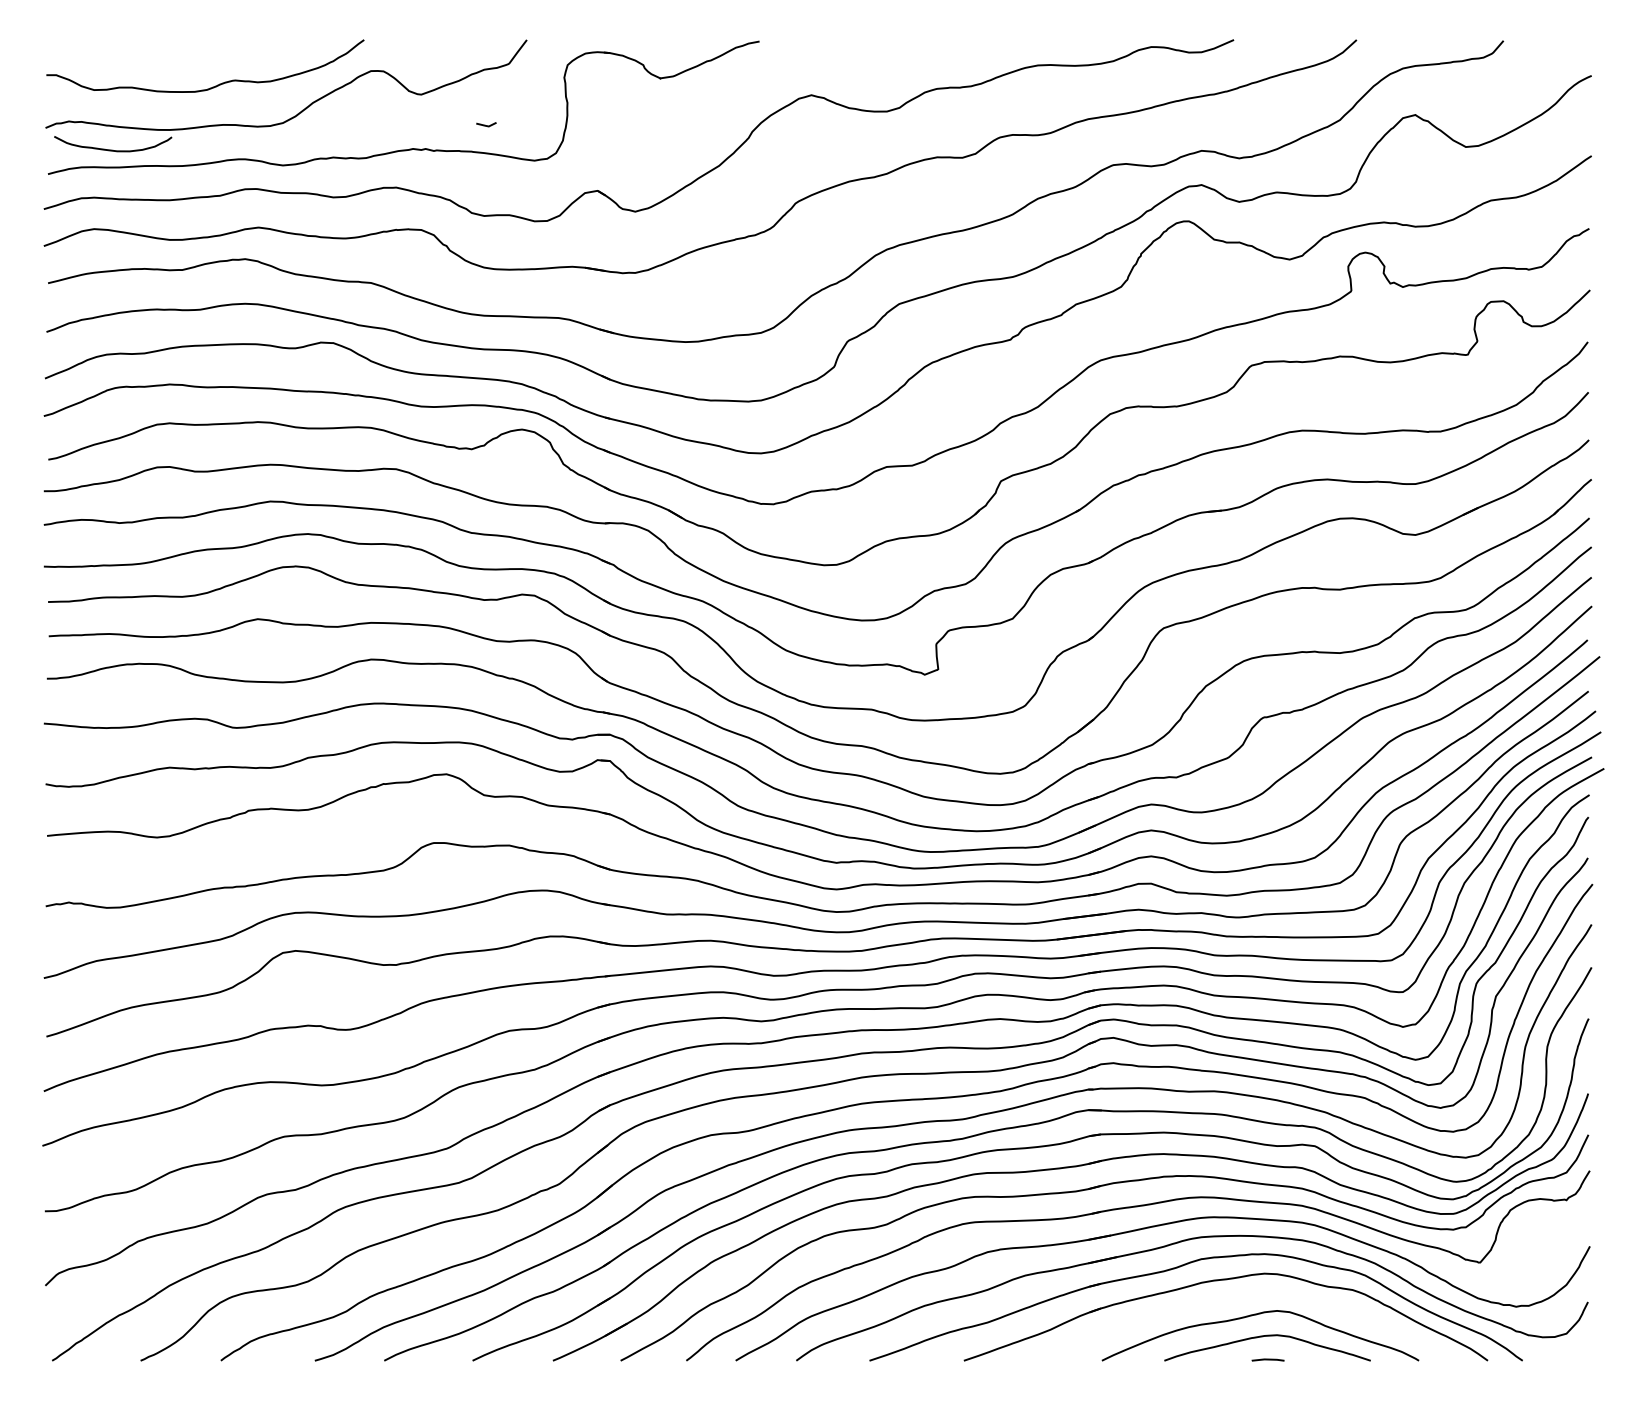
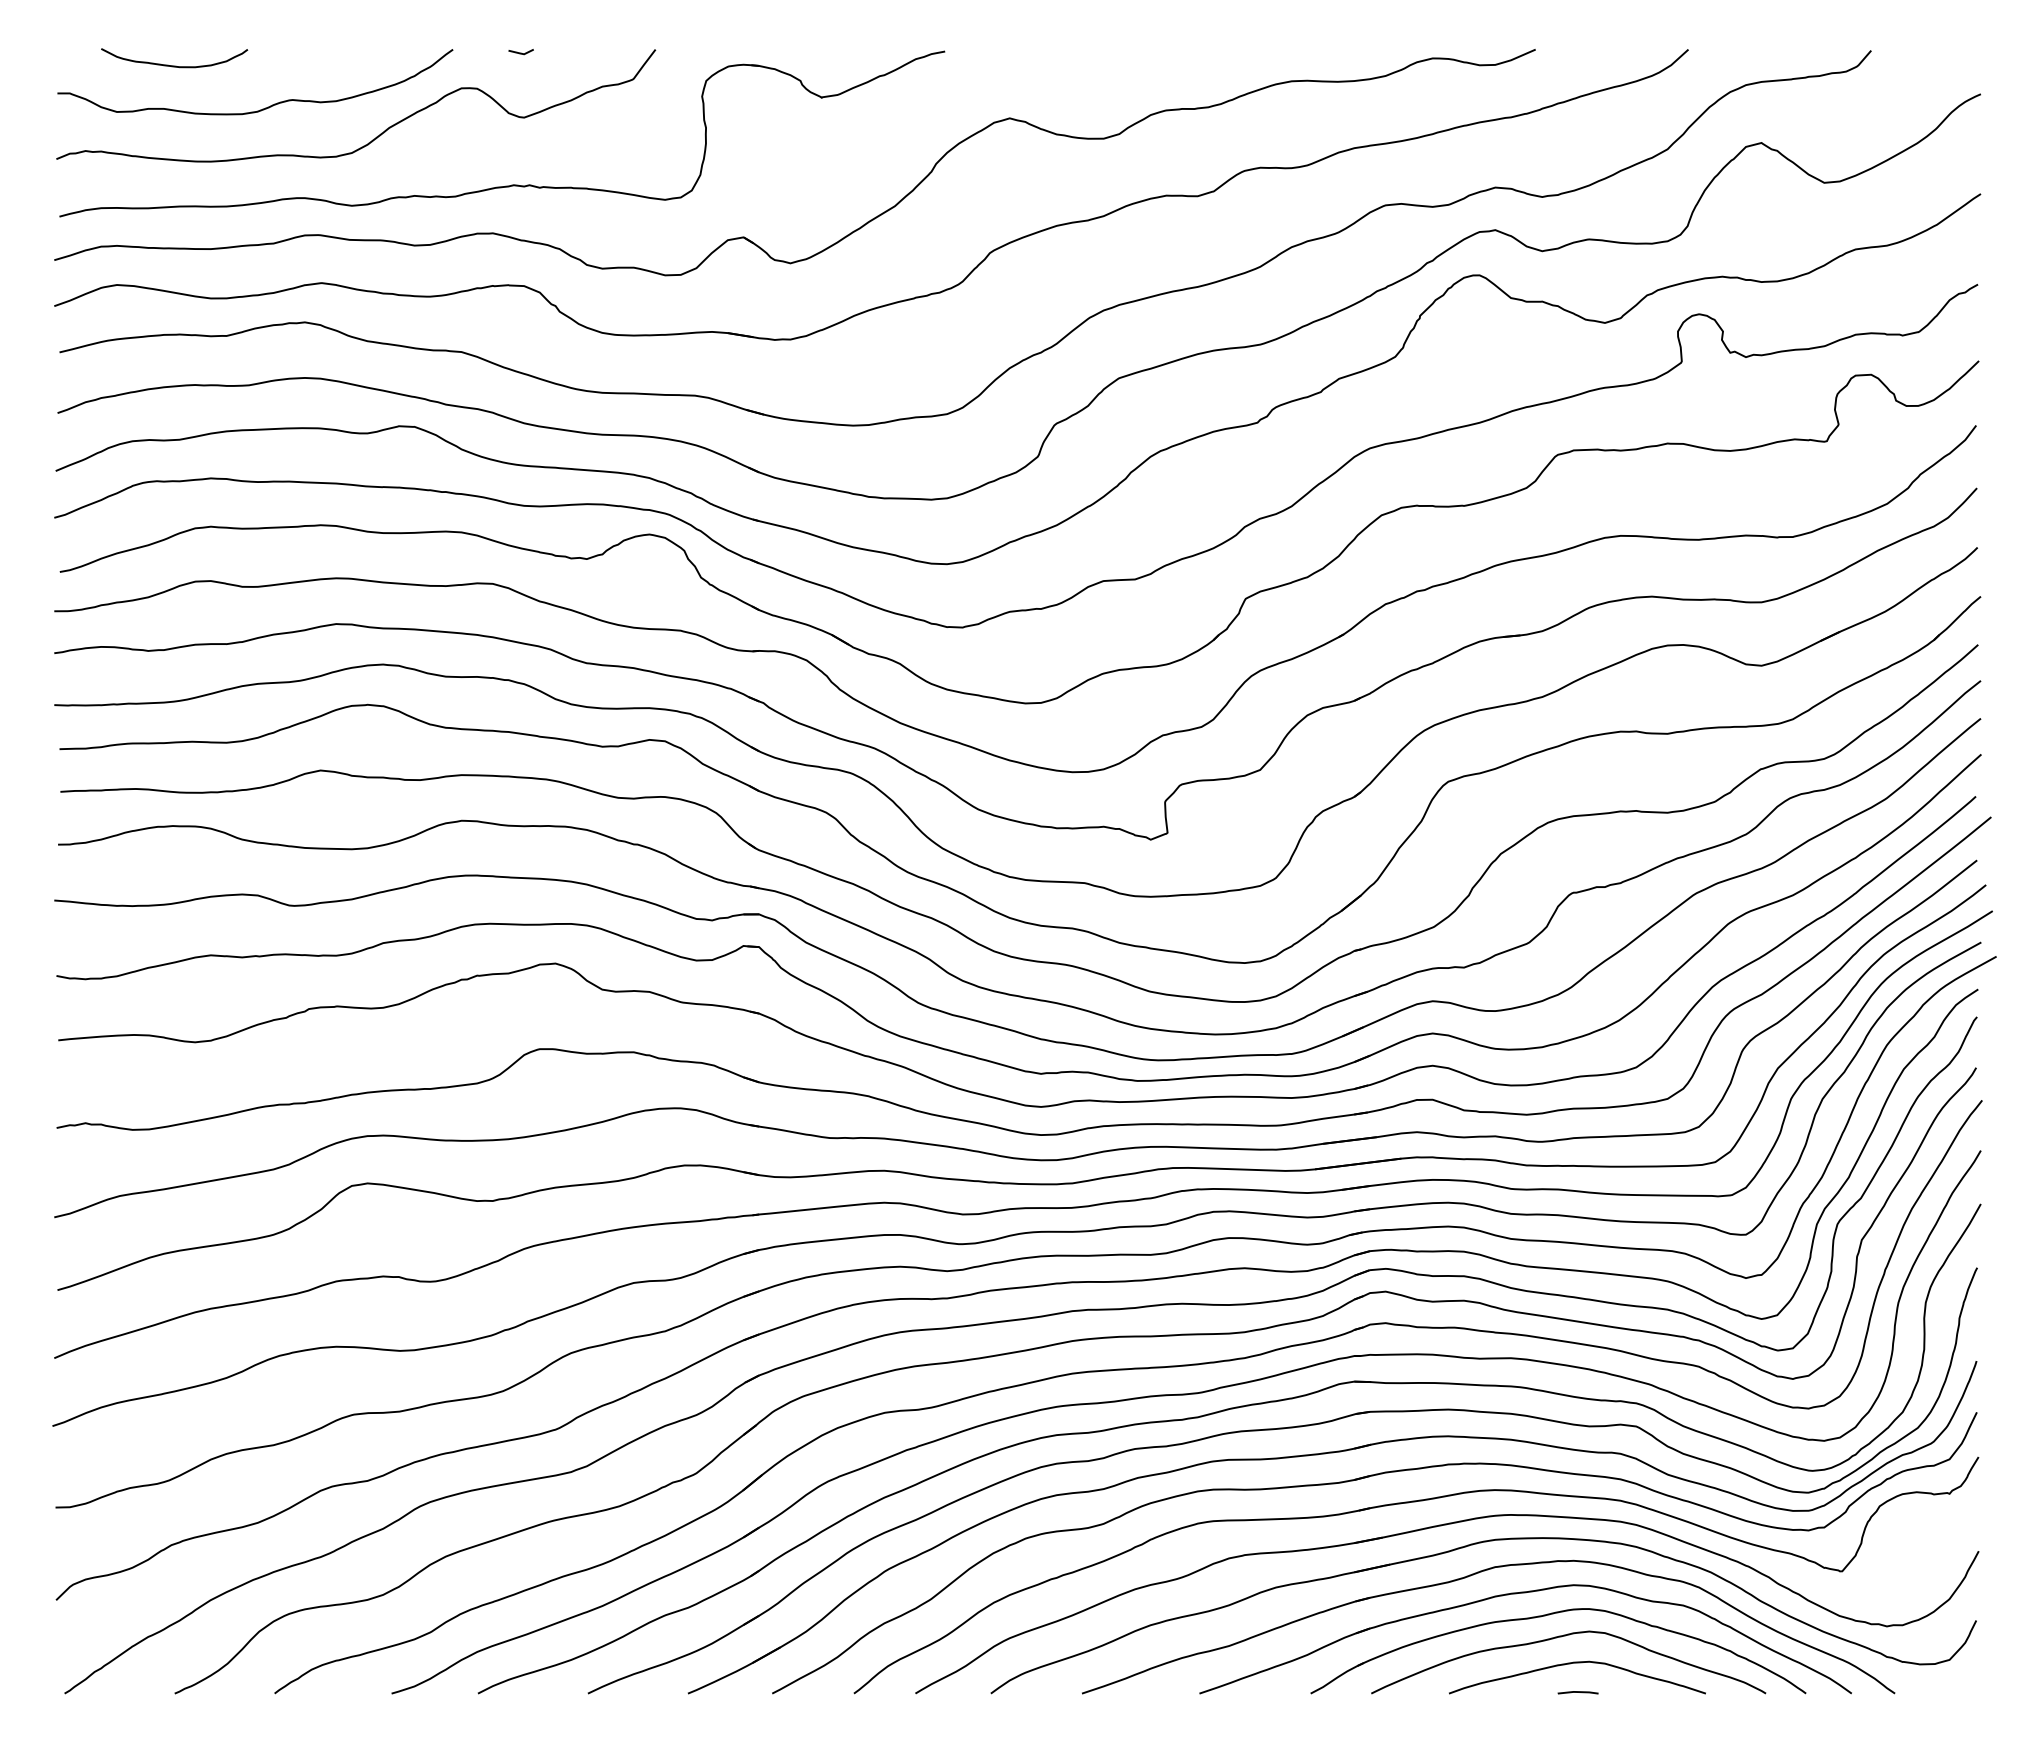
line: (485, 125) -> (520, 52), moved
curve: (113, 149) -> (174, 65), moved
part: (1245, 1298) -> (1549, 1615), added

